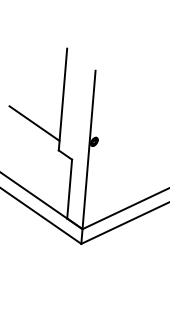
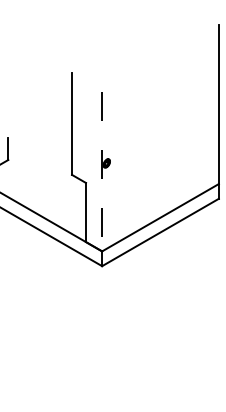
line: (34, 122) -> (45, 149), removed
line: (89, 150) -> (102, 172), solid -> dashed

